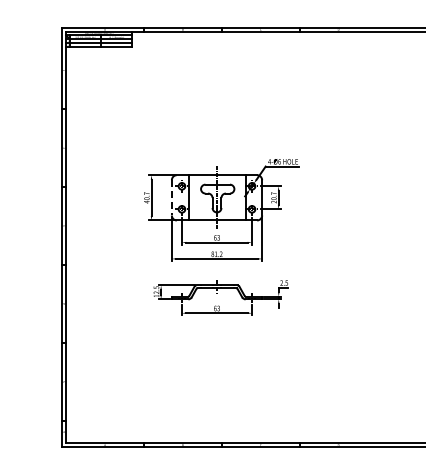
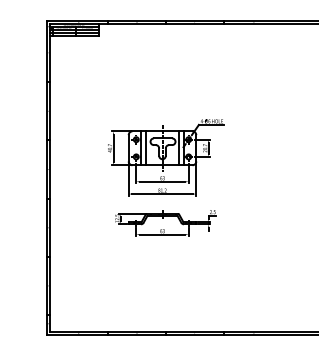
line: (171, 197) -> (128, 148), dashed -> solid
line: (195, 197) -> (146, 148), added
line: (238, 197) -> (178, 148), added

